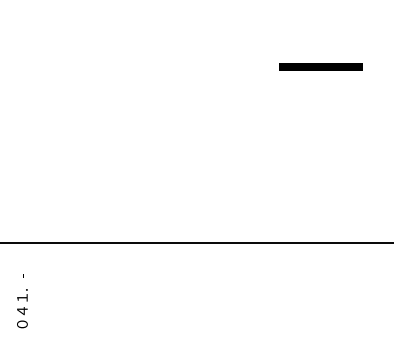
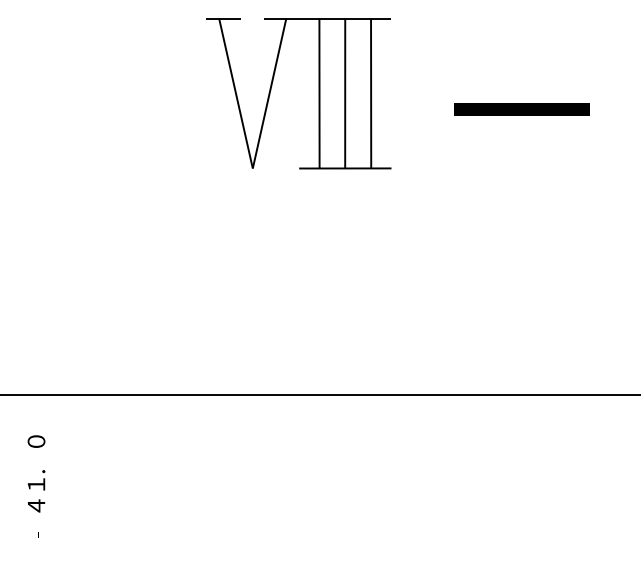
part: (195, 57) -> (318, 93), added
text: (22, 272) -> (36, 443), - -> ０
text: (22, 325) -> (36, 529), ０ -> -

